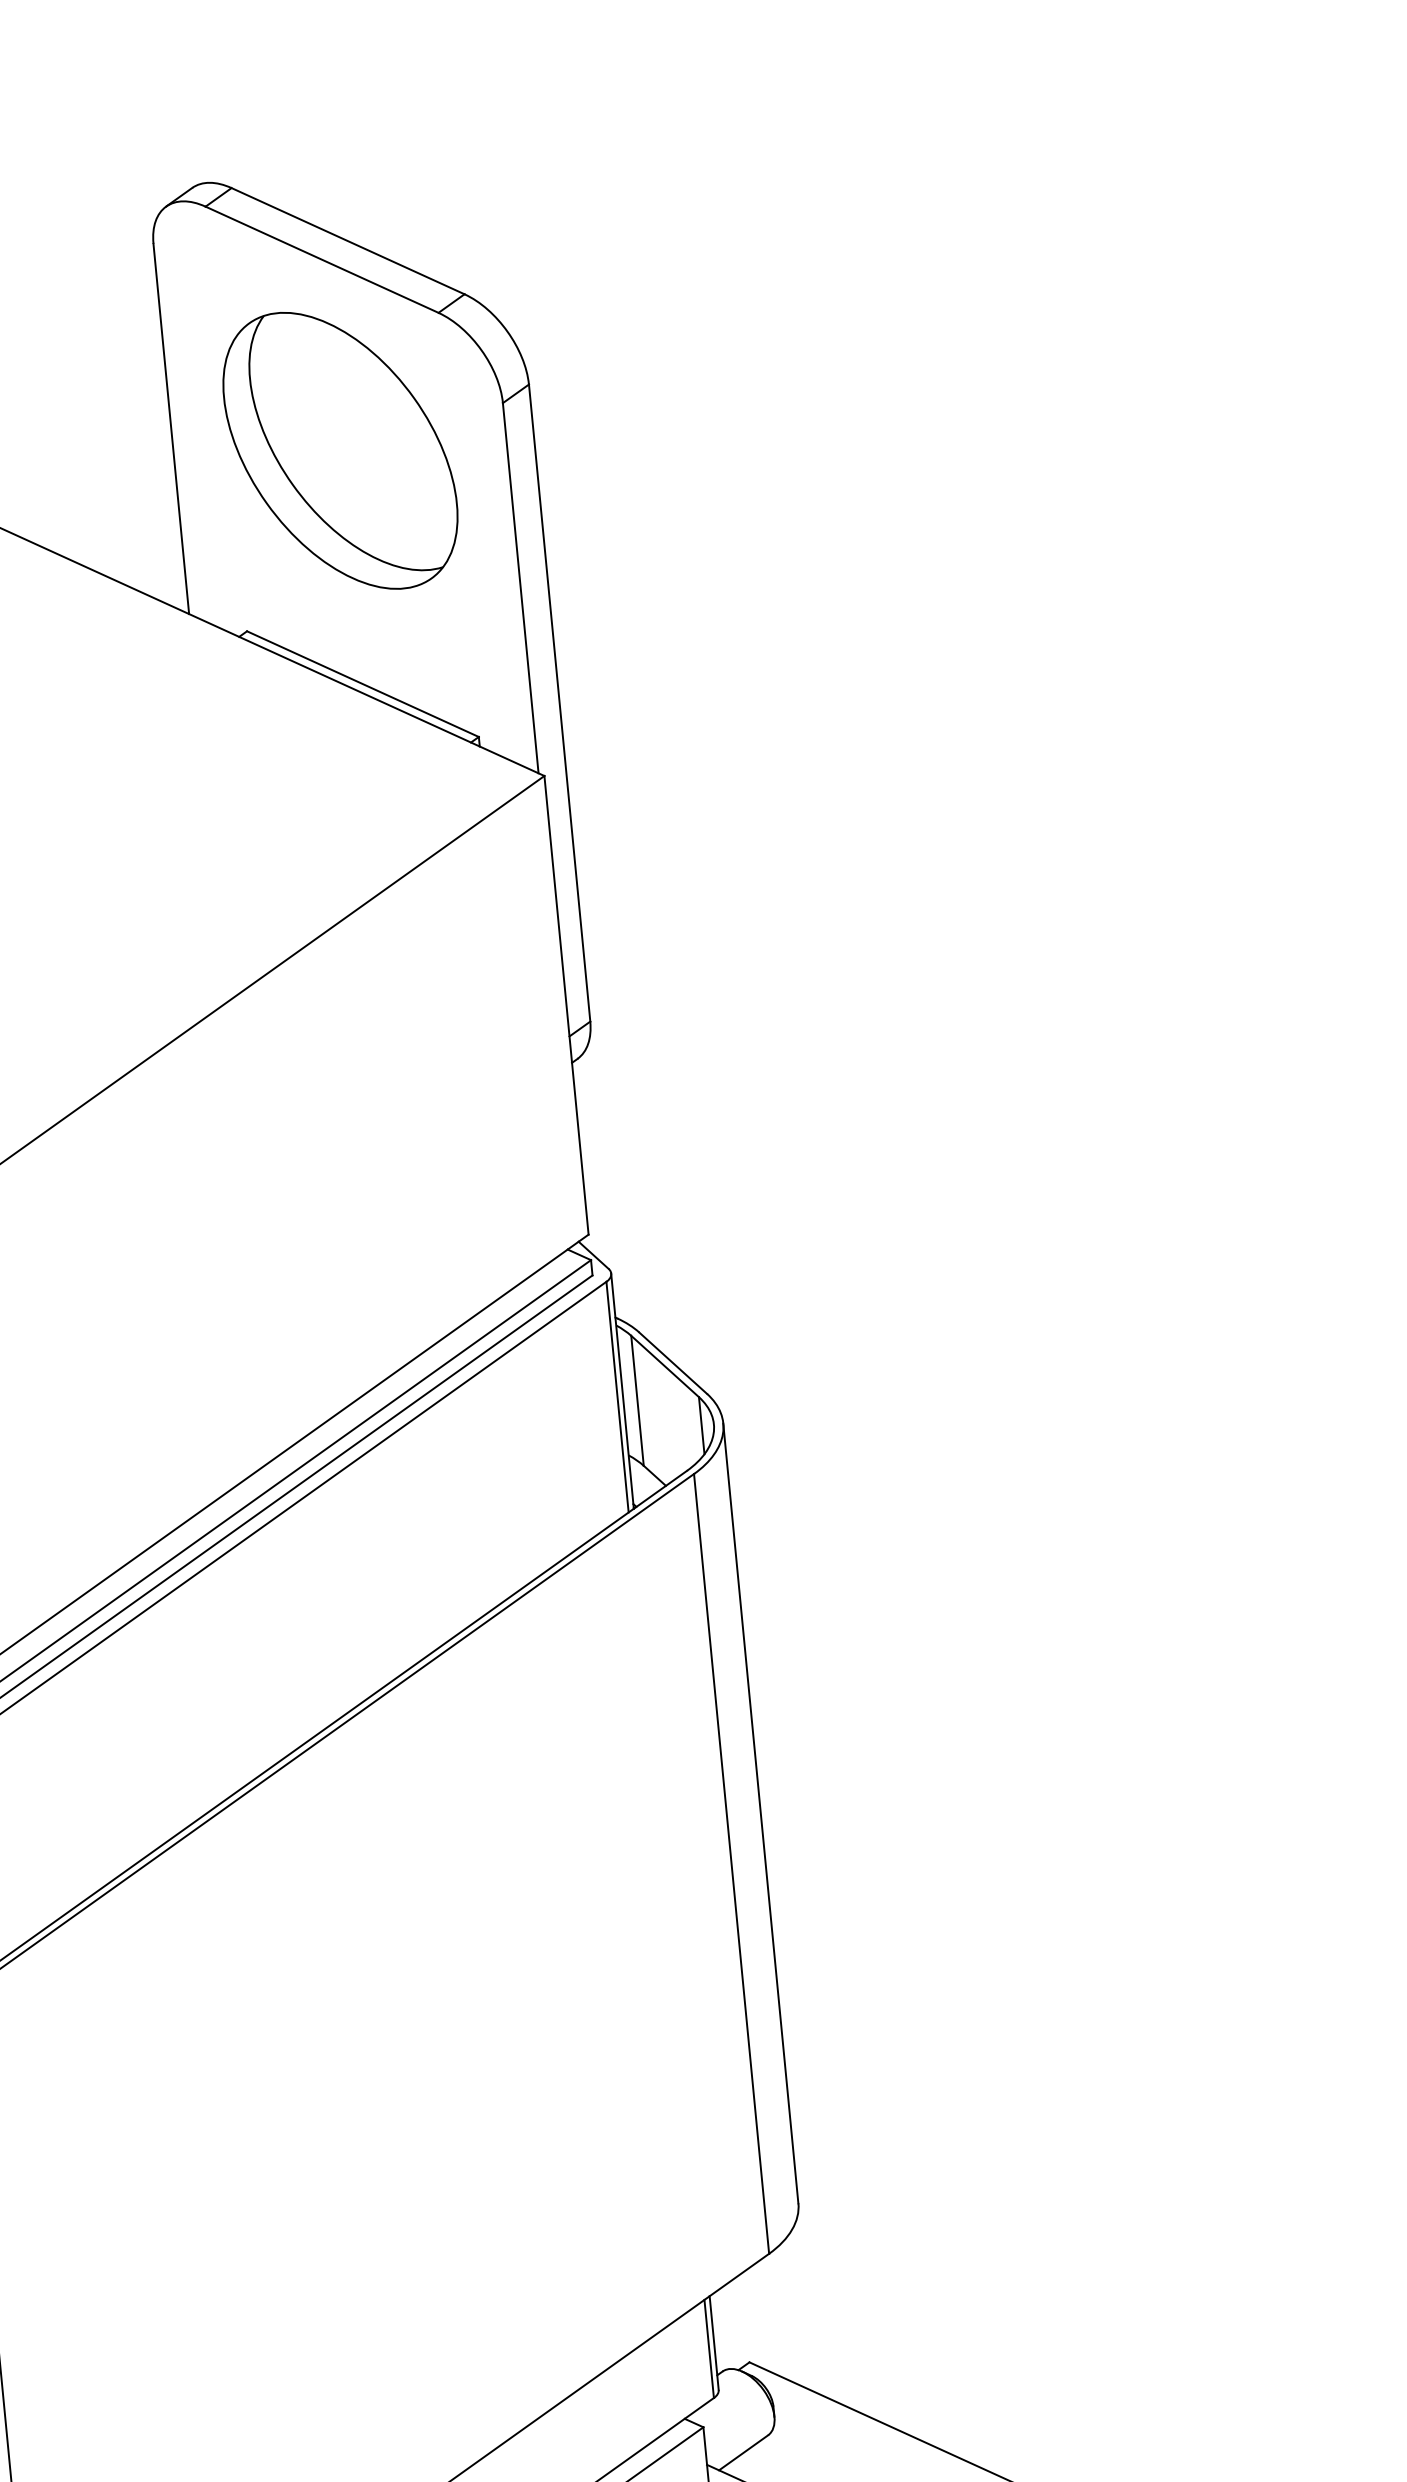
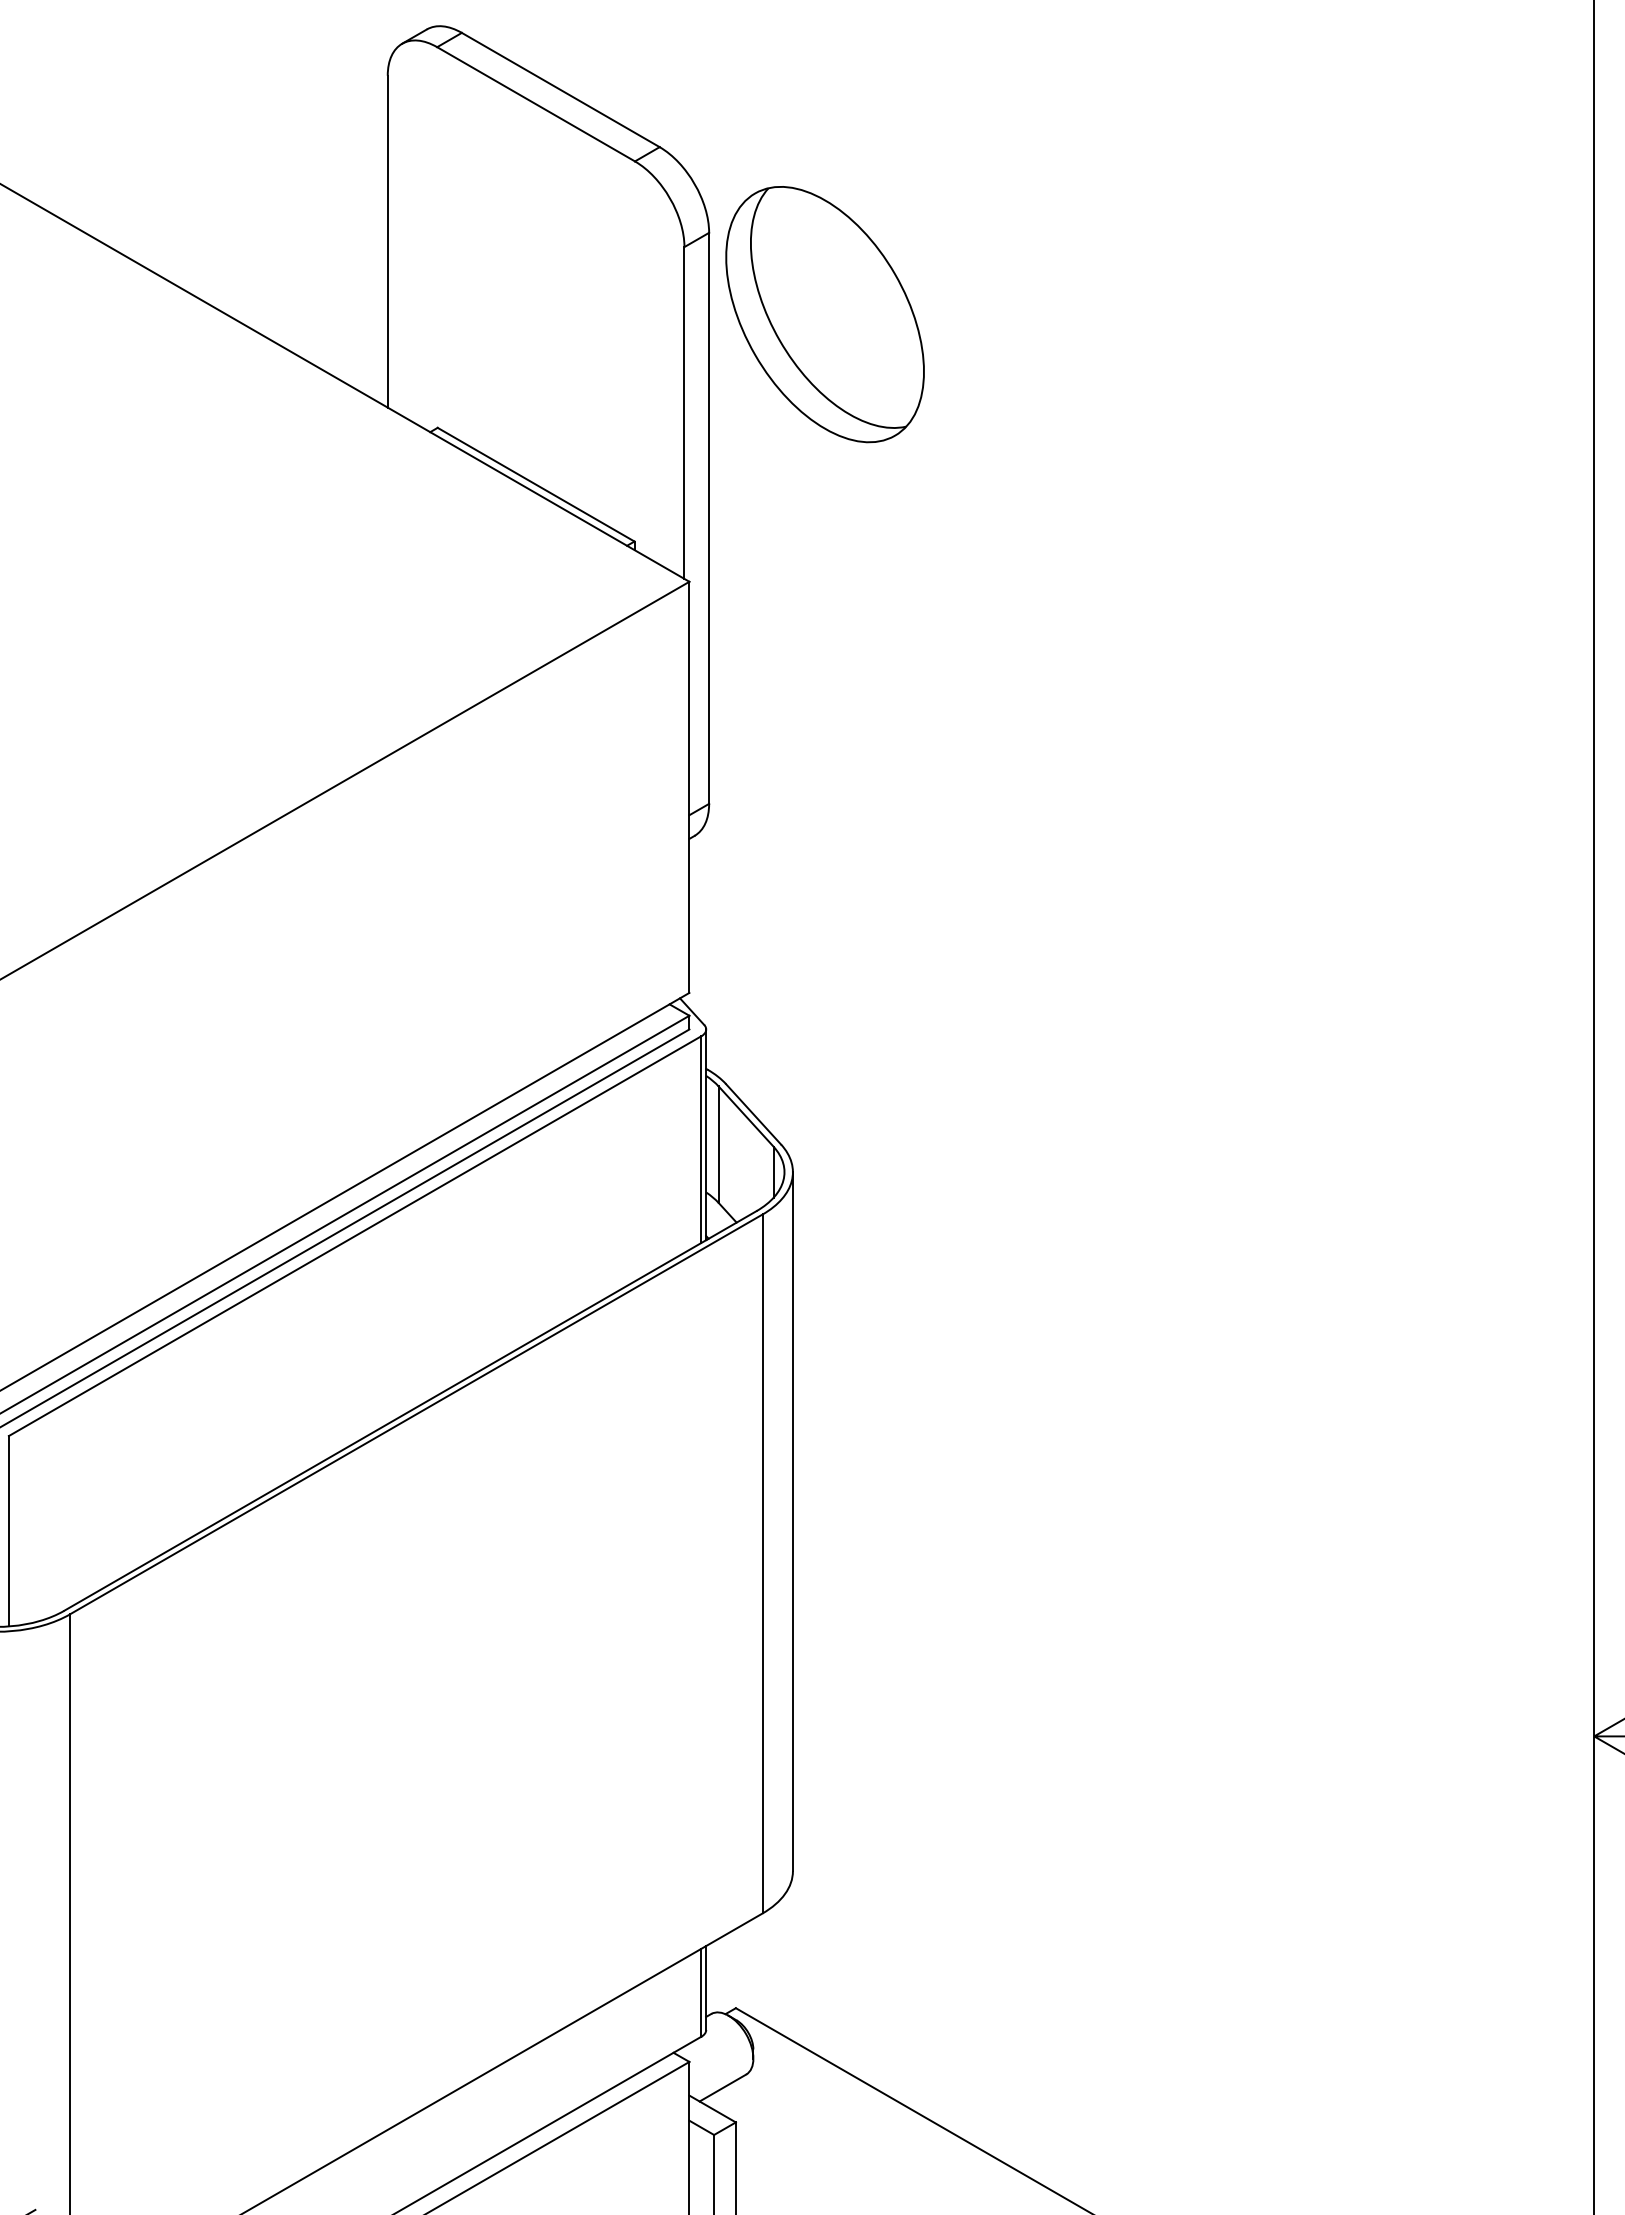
part: (339, 450) -> (824, 314), moved

